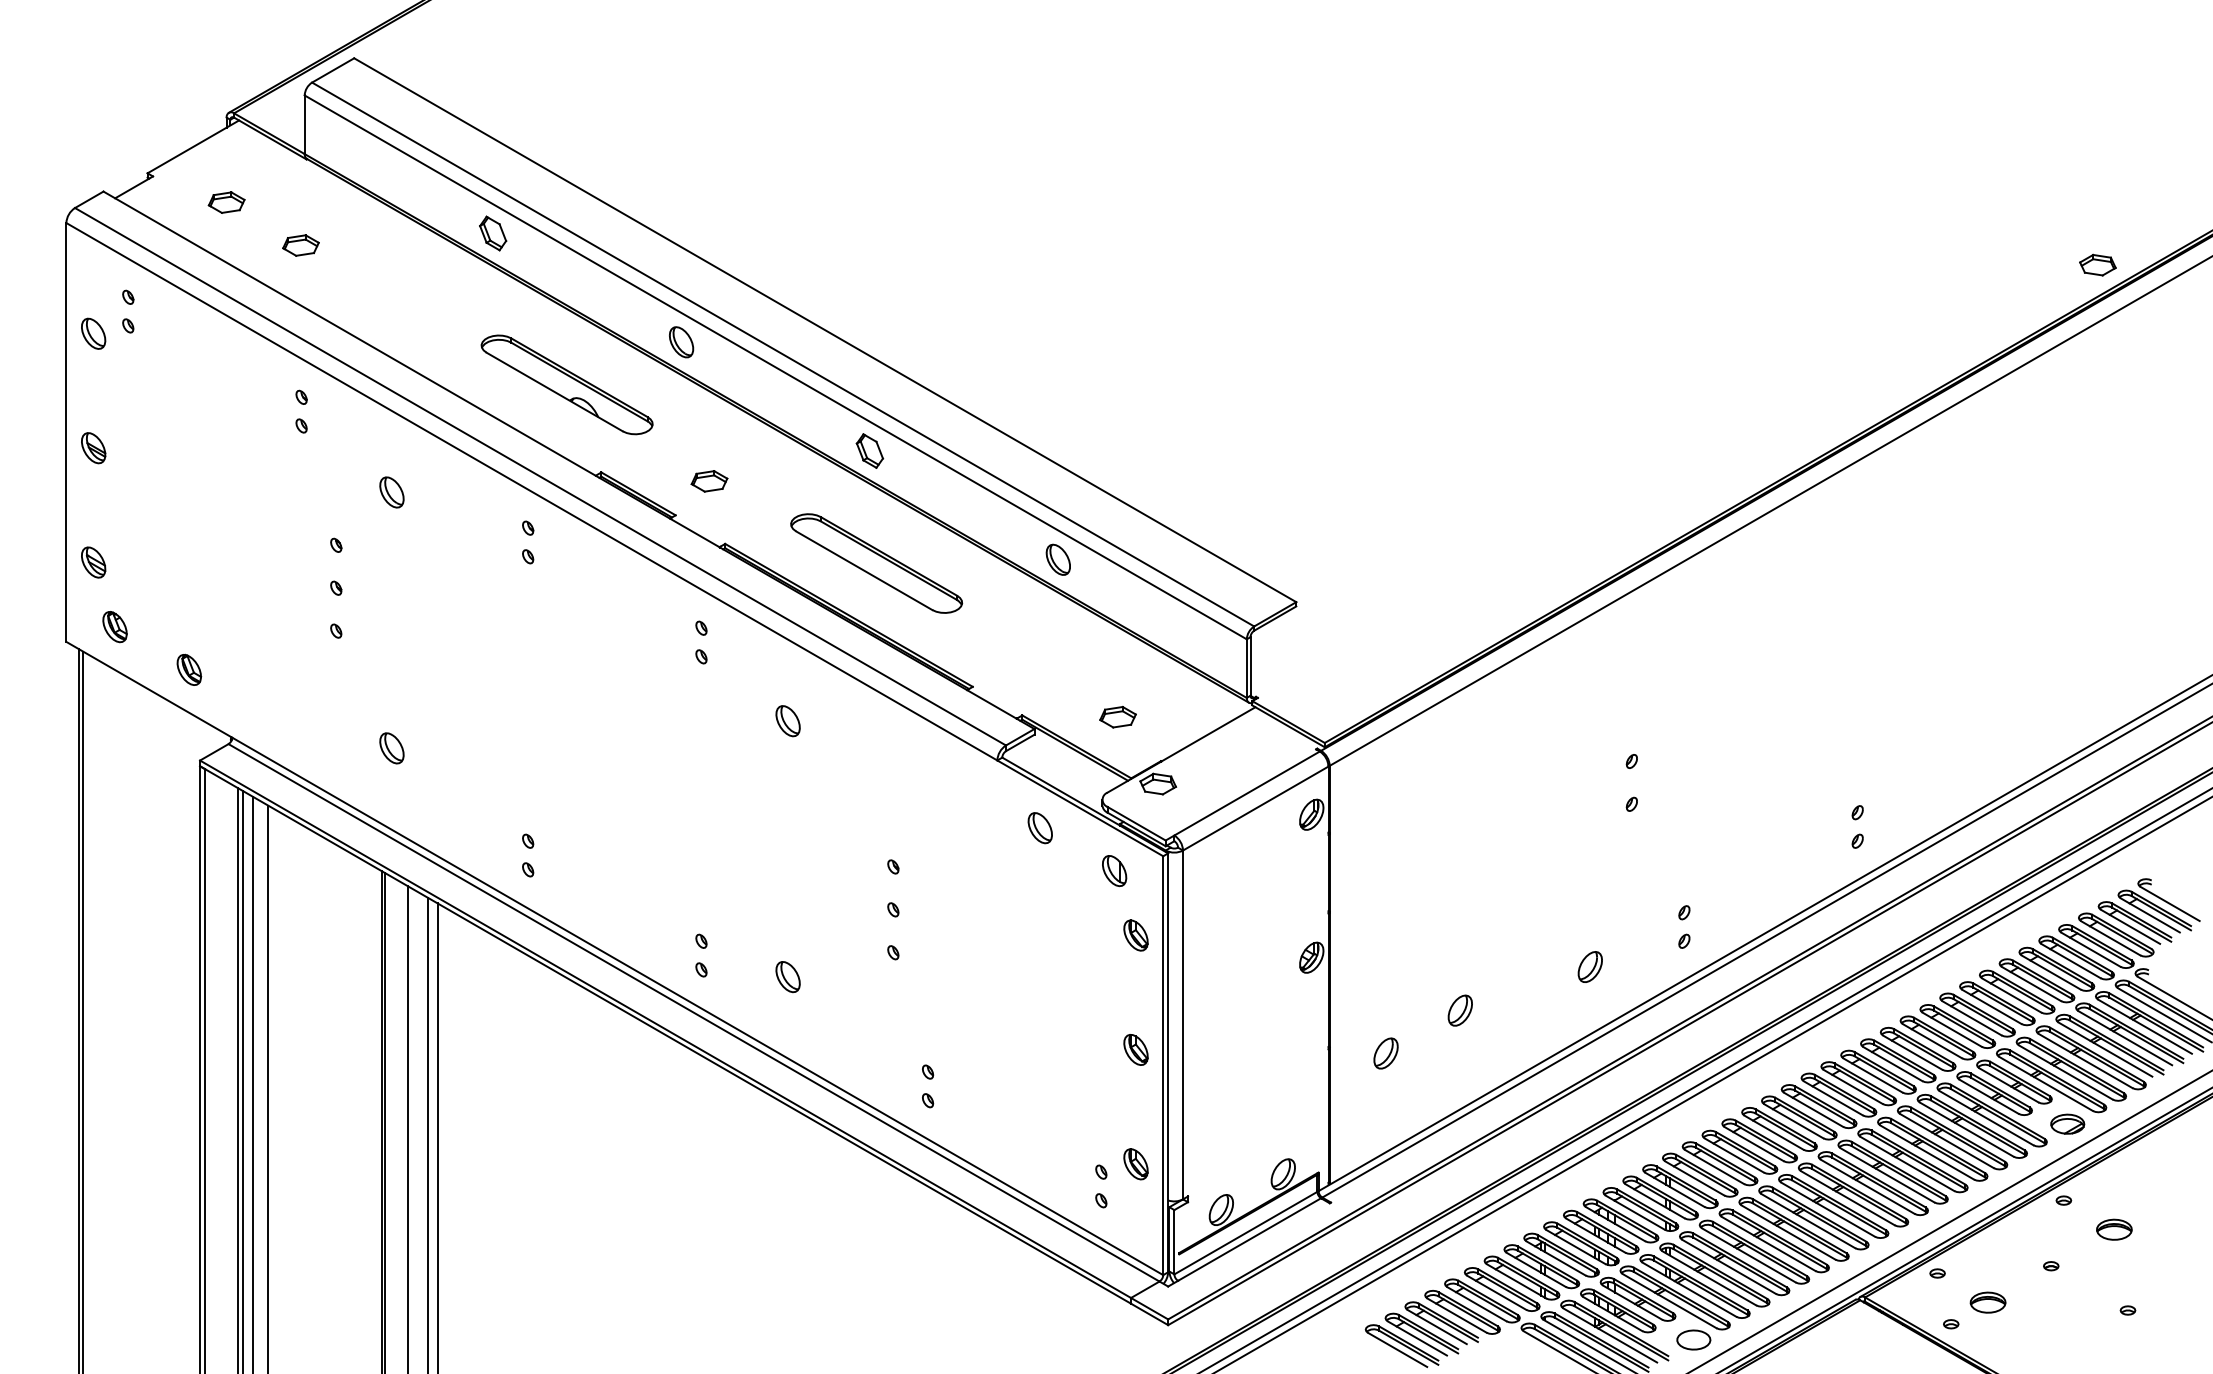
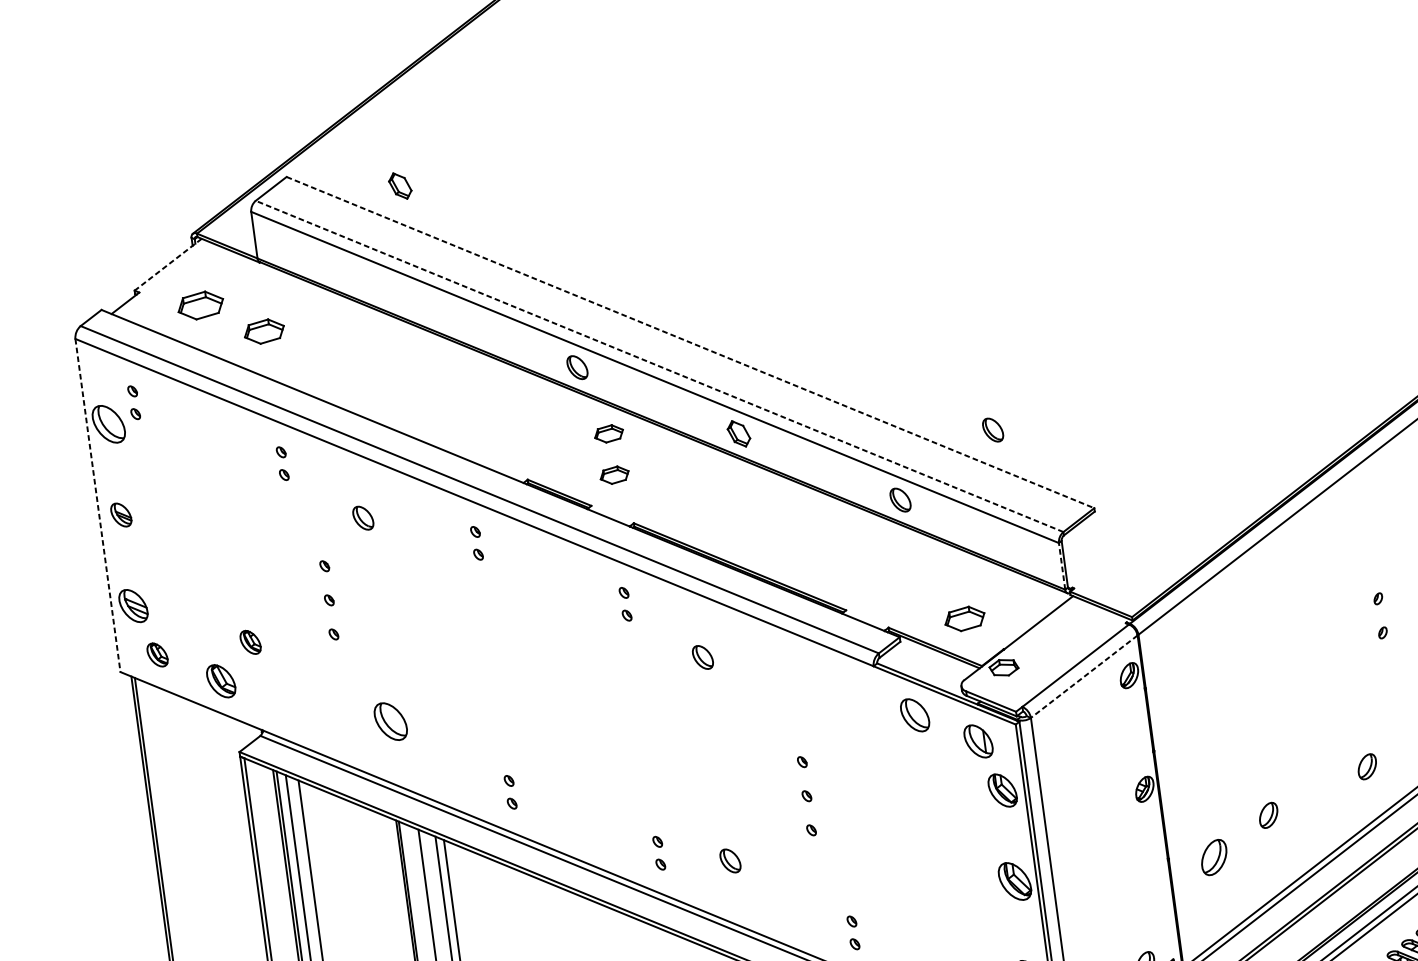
line: (193, 146) -> (168, 264), solid -> dashed
part: (226, 202) -> (200, 305), size x1.6
part: (493, 233) -> (400, 186), moved
part: (300, 245) -> (264, 331), size x1.4
line: (825, 330) -> (690, 342), solid -> dashed
part: (93, 333) -> (108, 423), size x1.6
line: (783, 354) -> (659, 366), solid -> dashed
part: (566, 384) -> (490, 413), removed
part: (709, 429) -> (609, 433), added
line: (66, 432) -> (98, 505), solid -> dashed
part: (1183, 488) -> (992, 429), added
part: (93, 562) -> (133, 605), size x1.4
part: (876, 563) -> (756, 522), removed
part: (231, 627) -> (250, 642), added
line: (1246, 668) -> (1061, 566), solid -> dashed
part: (189, 669) -> (221, 680), size x1.4
part: (1117, 716) -> (964, 618), size x1.4
part: (391, 748) -> (390, 721), size x1.6
line: (1255, 808) -> (1084, 676), solid -> dashed
part: (1039, 828) -> (914, 715), size x1.4
part: (1114, 871) -> (978, 741), size x1.4
part: (1135, 935) -> (1002, 790), size x1.4
part: (1135, 1049) -> (1014, 881), size x1.6
part: (1385, 1053) -> (1213, 857), size x1.4

